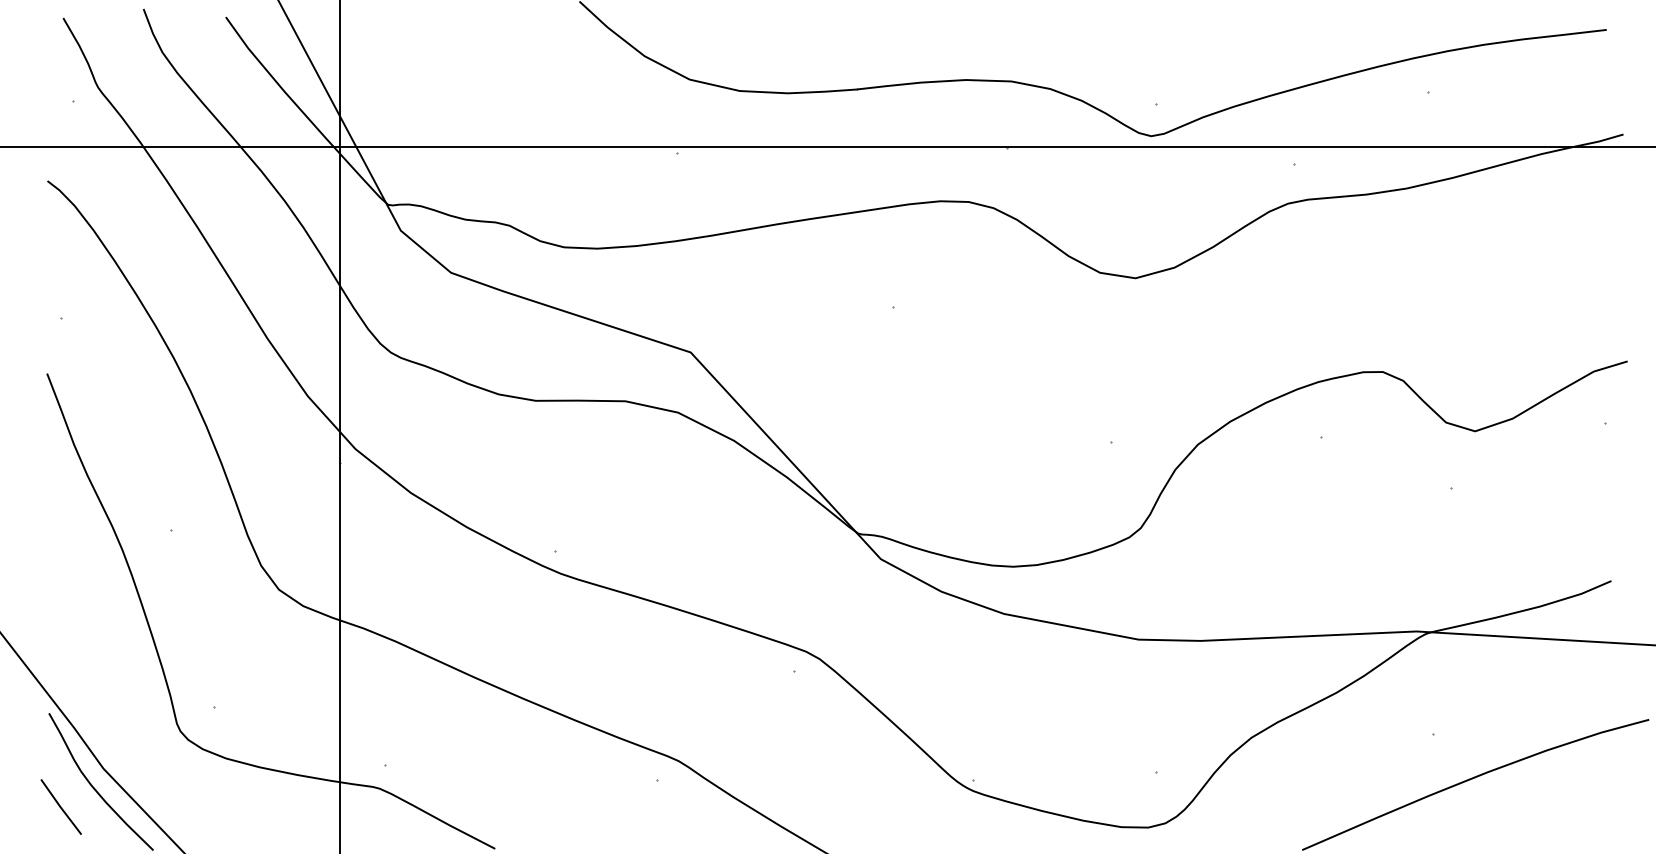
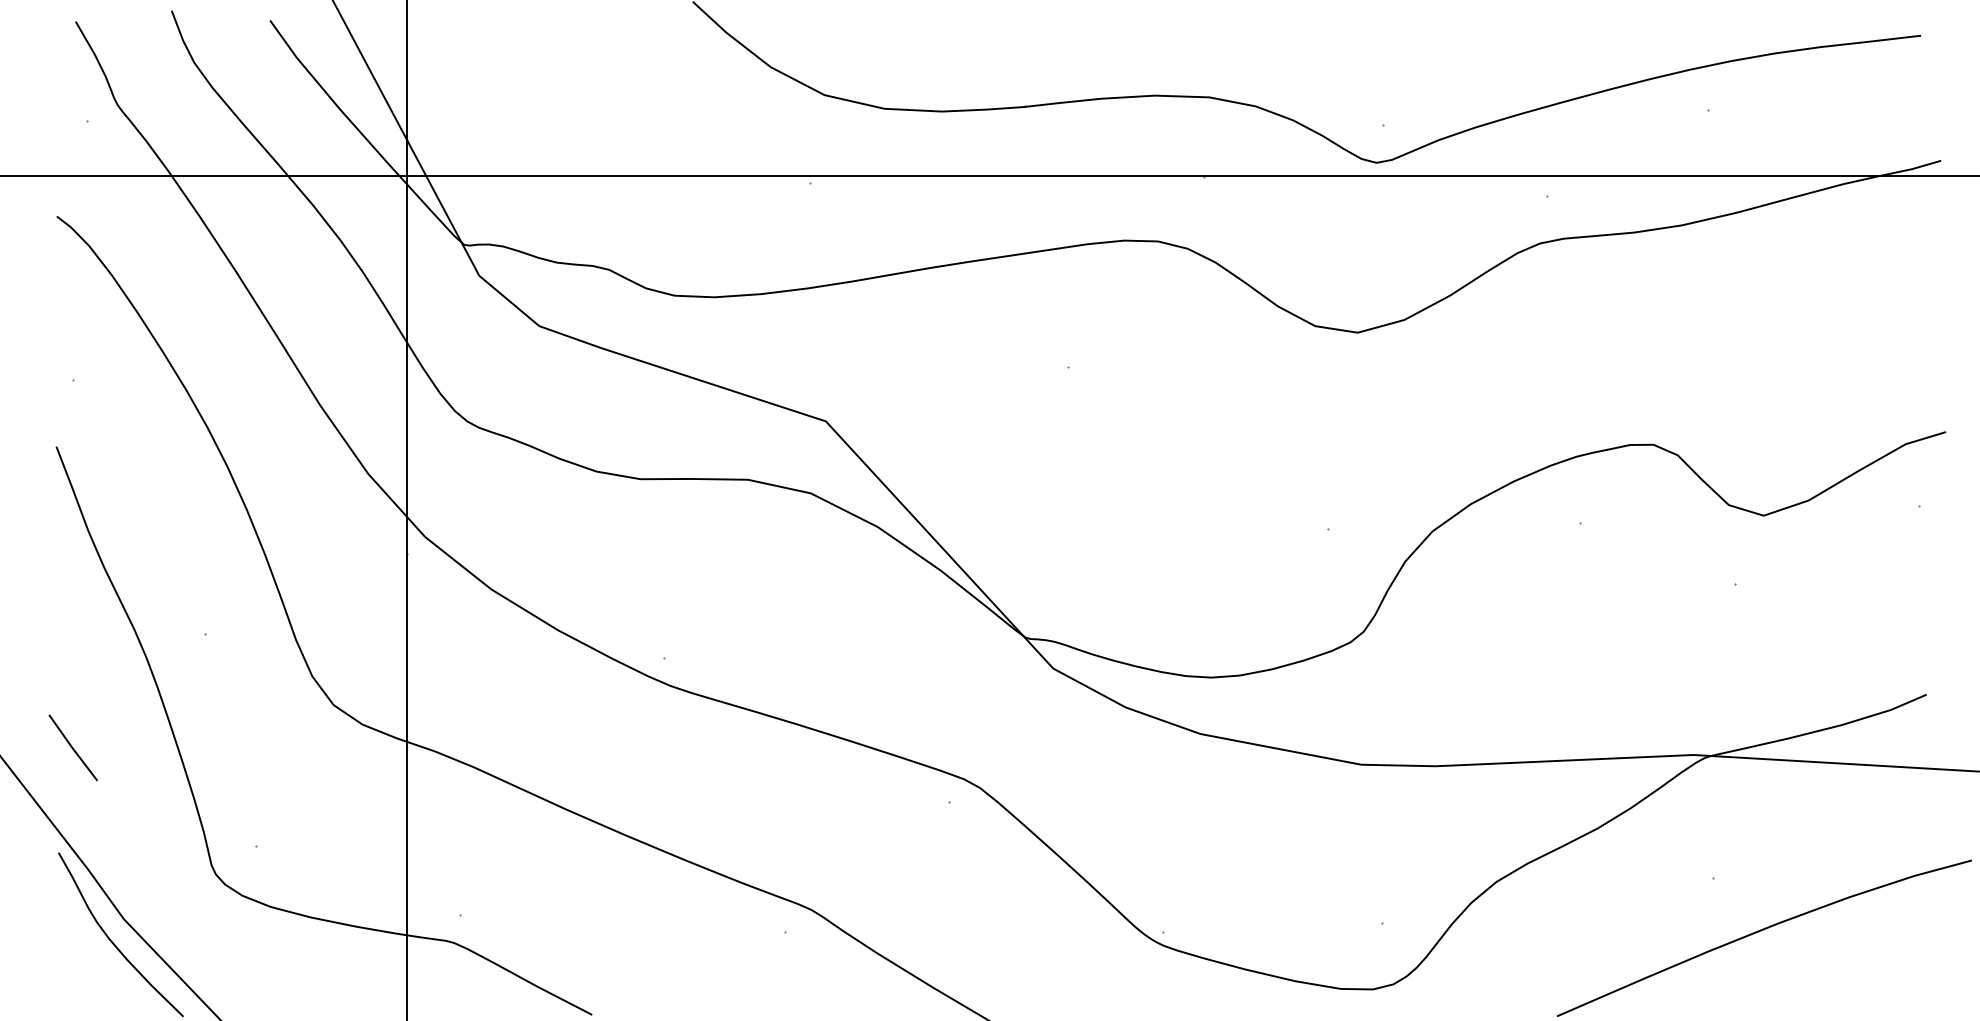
line: (60, 806) -> (72, 747), moved

